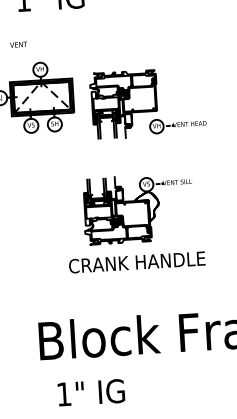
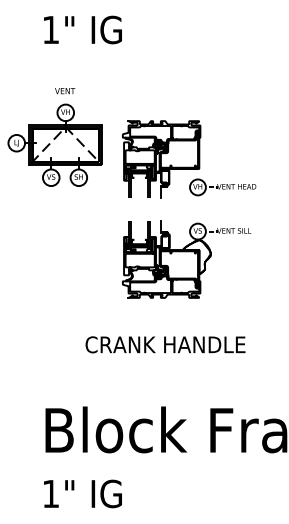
text: (19, 45) -> (65, 91), moved
part: (138, 209) -> (186, 259), moved
text: (91, 392) -> (82, 493), moved

